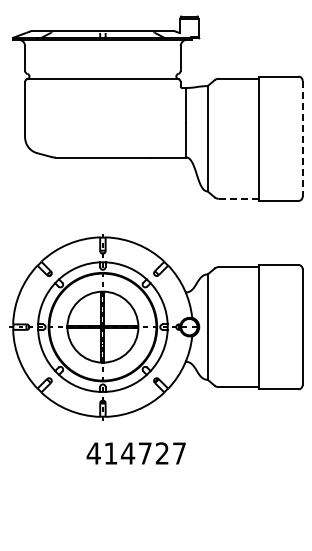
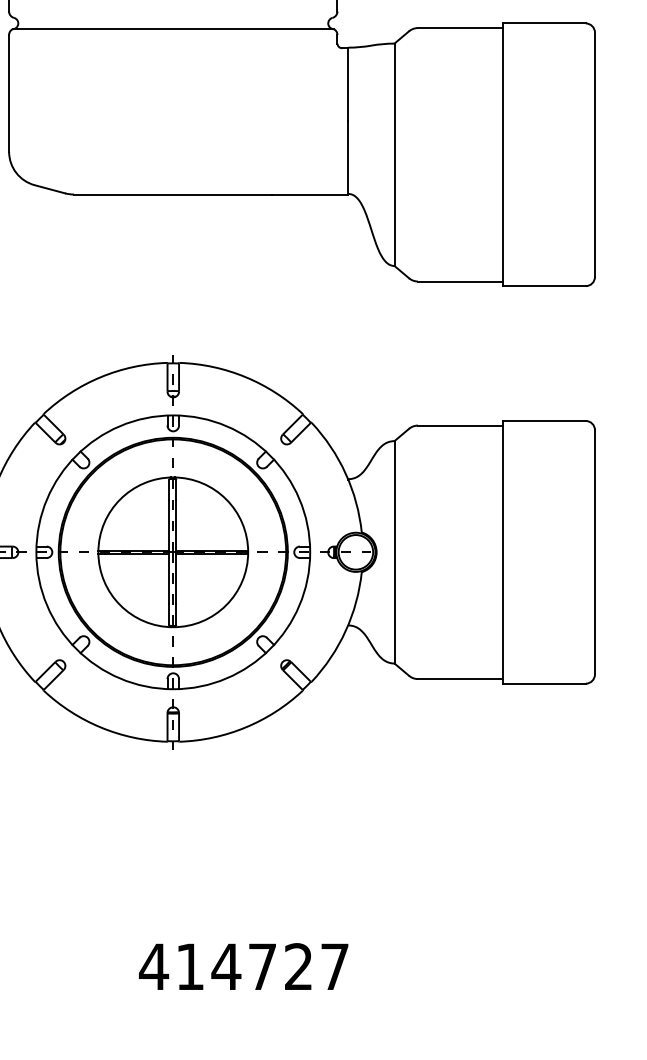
line: (302, 138) -> (594, 154), dashed -> solid
line: (238, 198) -> (459, 280), dashed -> solid
text: (135, 453) -> (242, 966), moved

